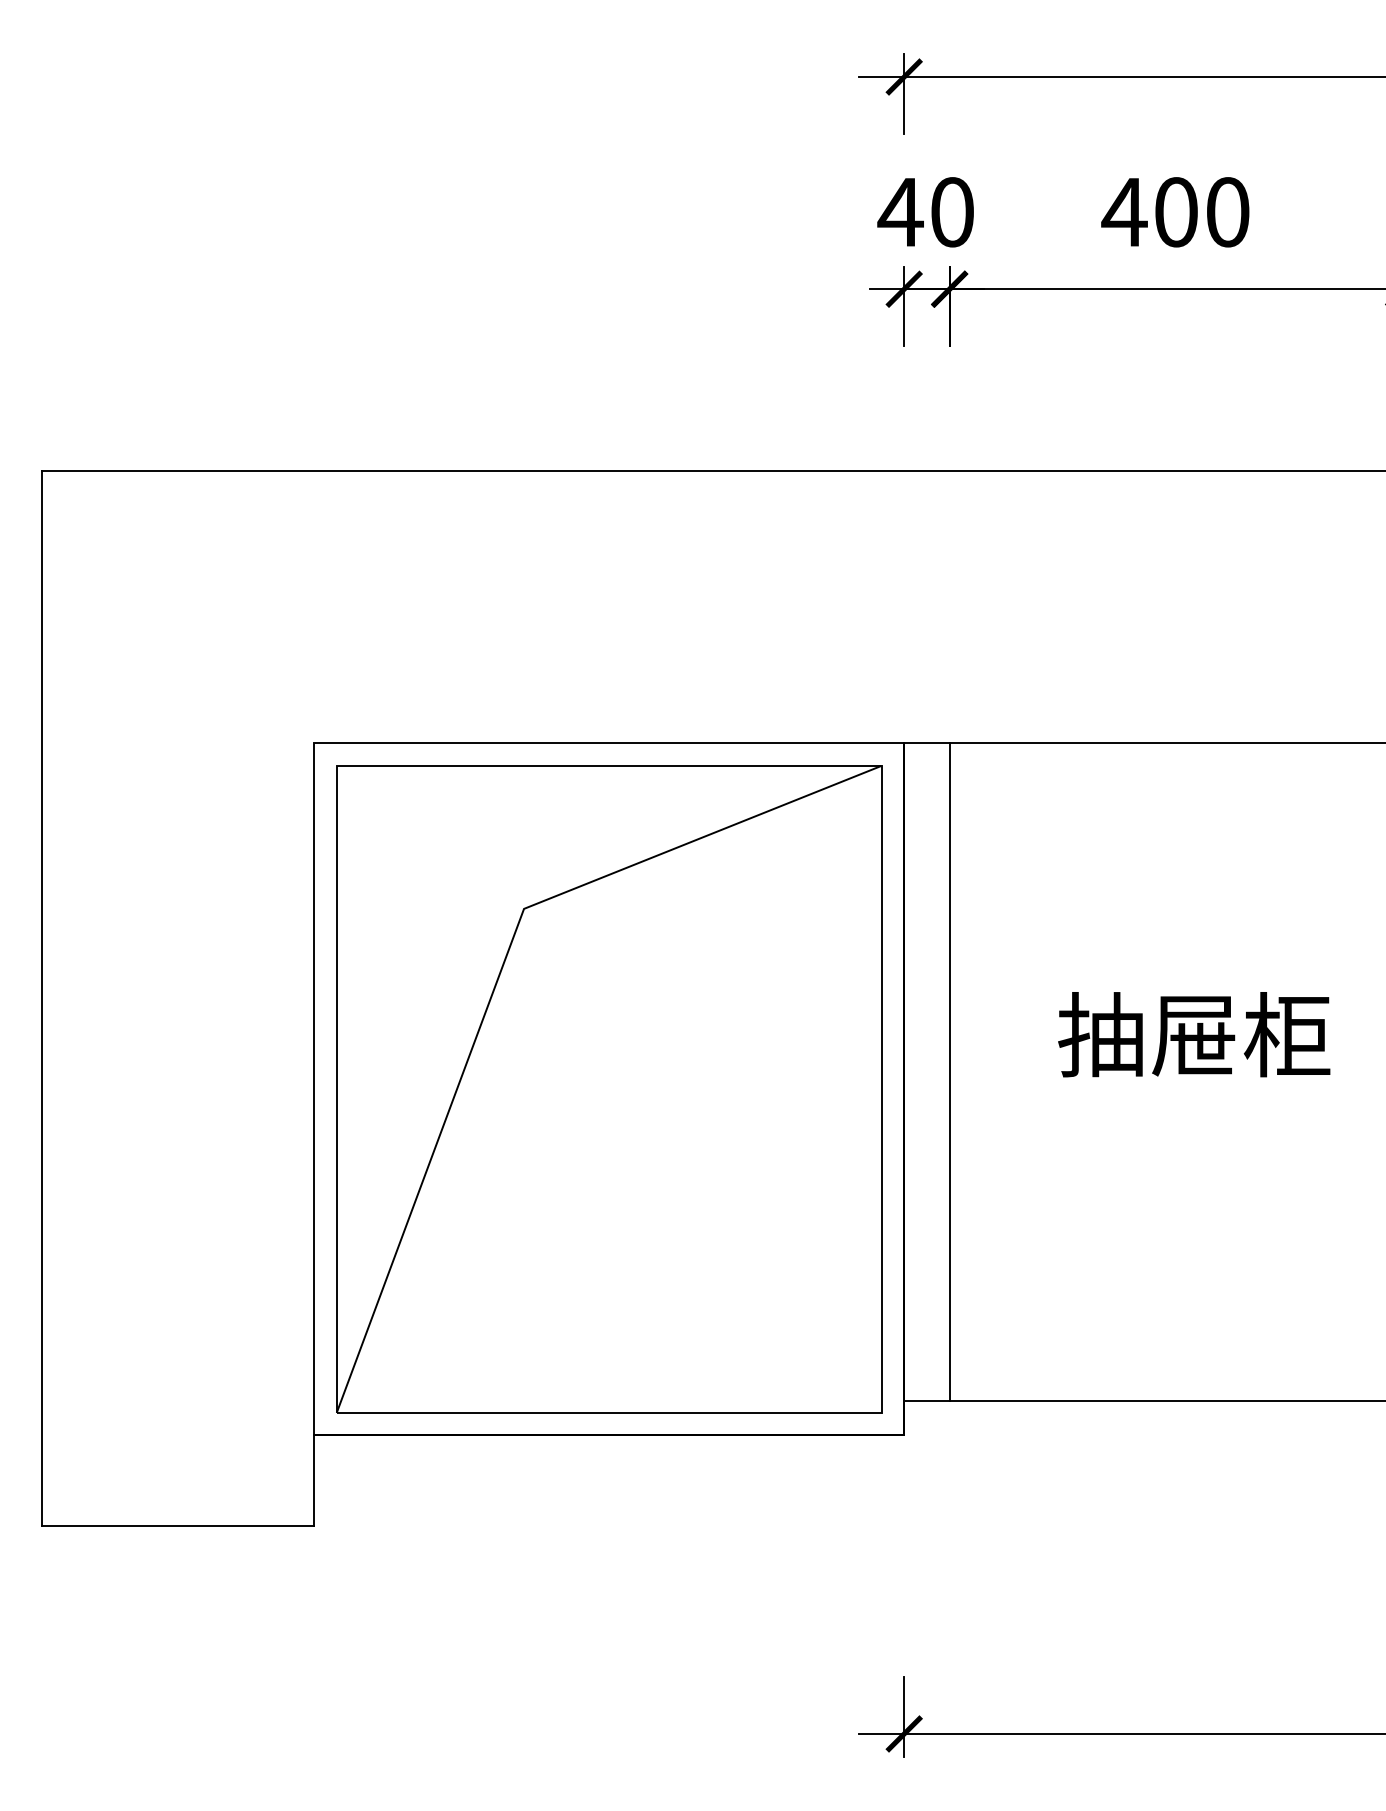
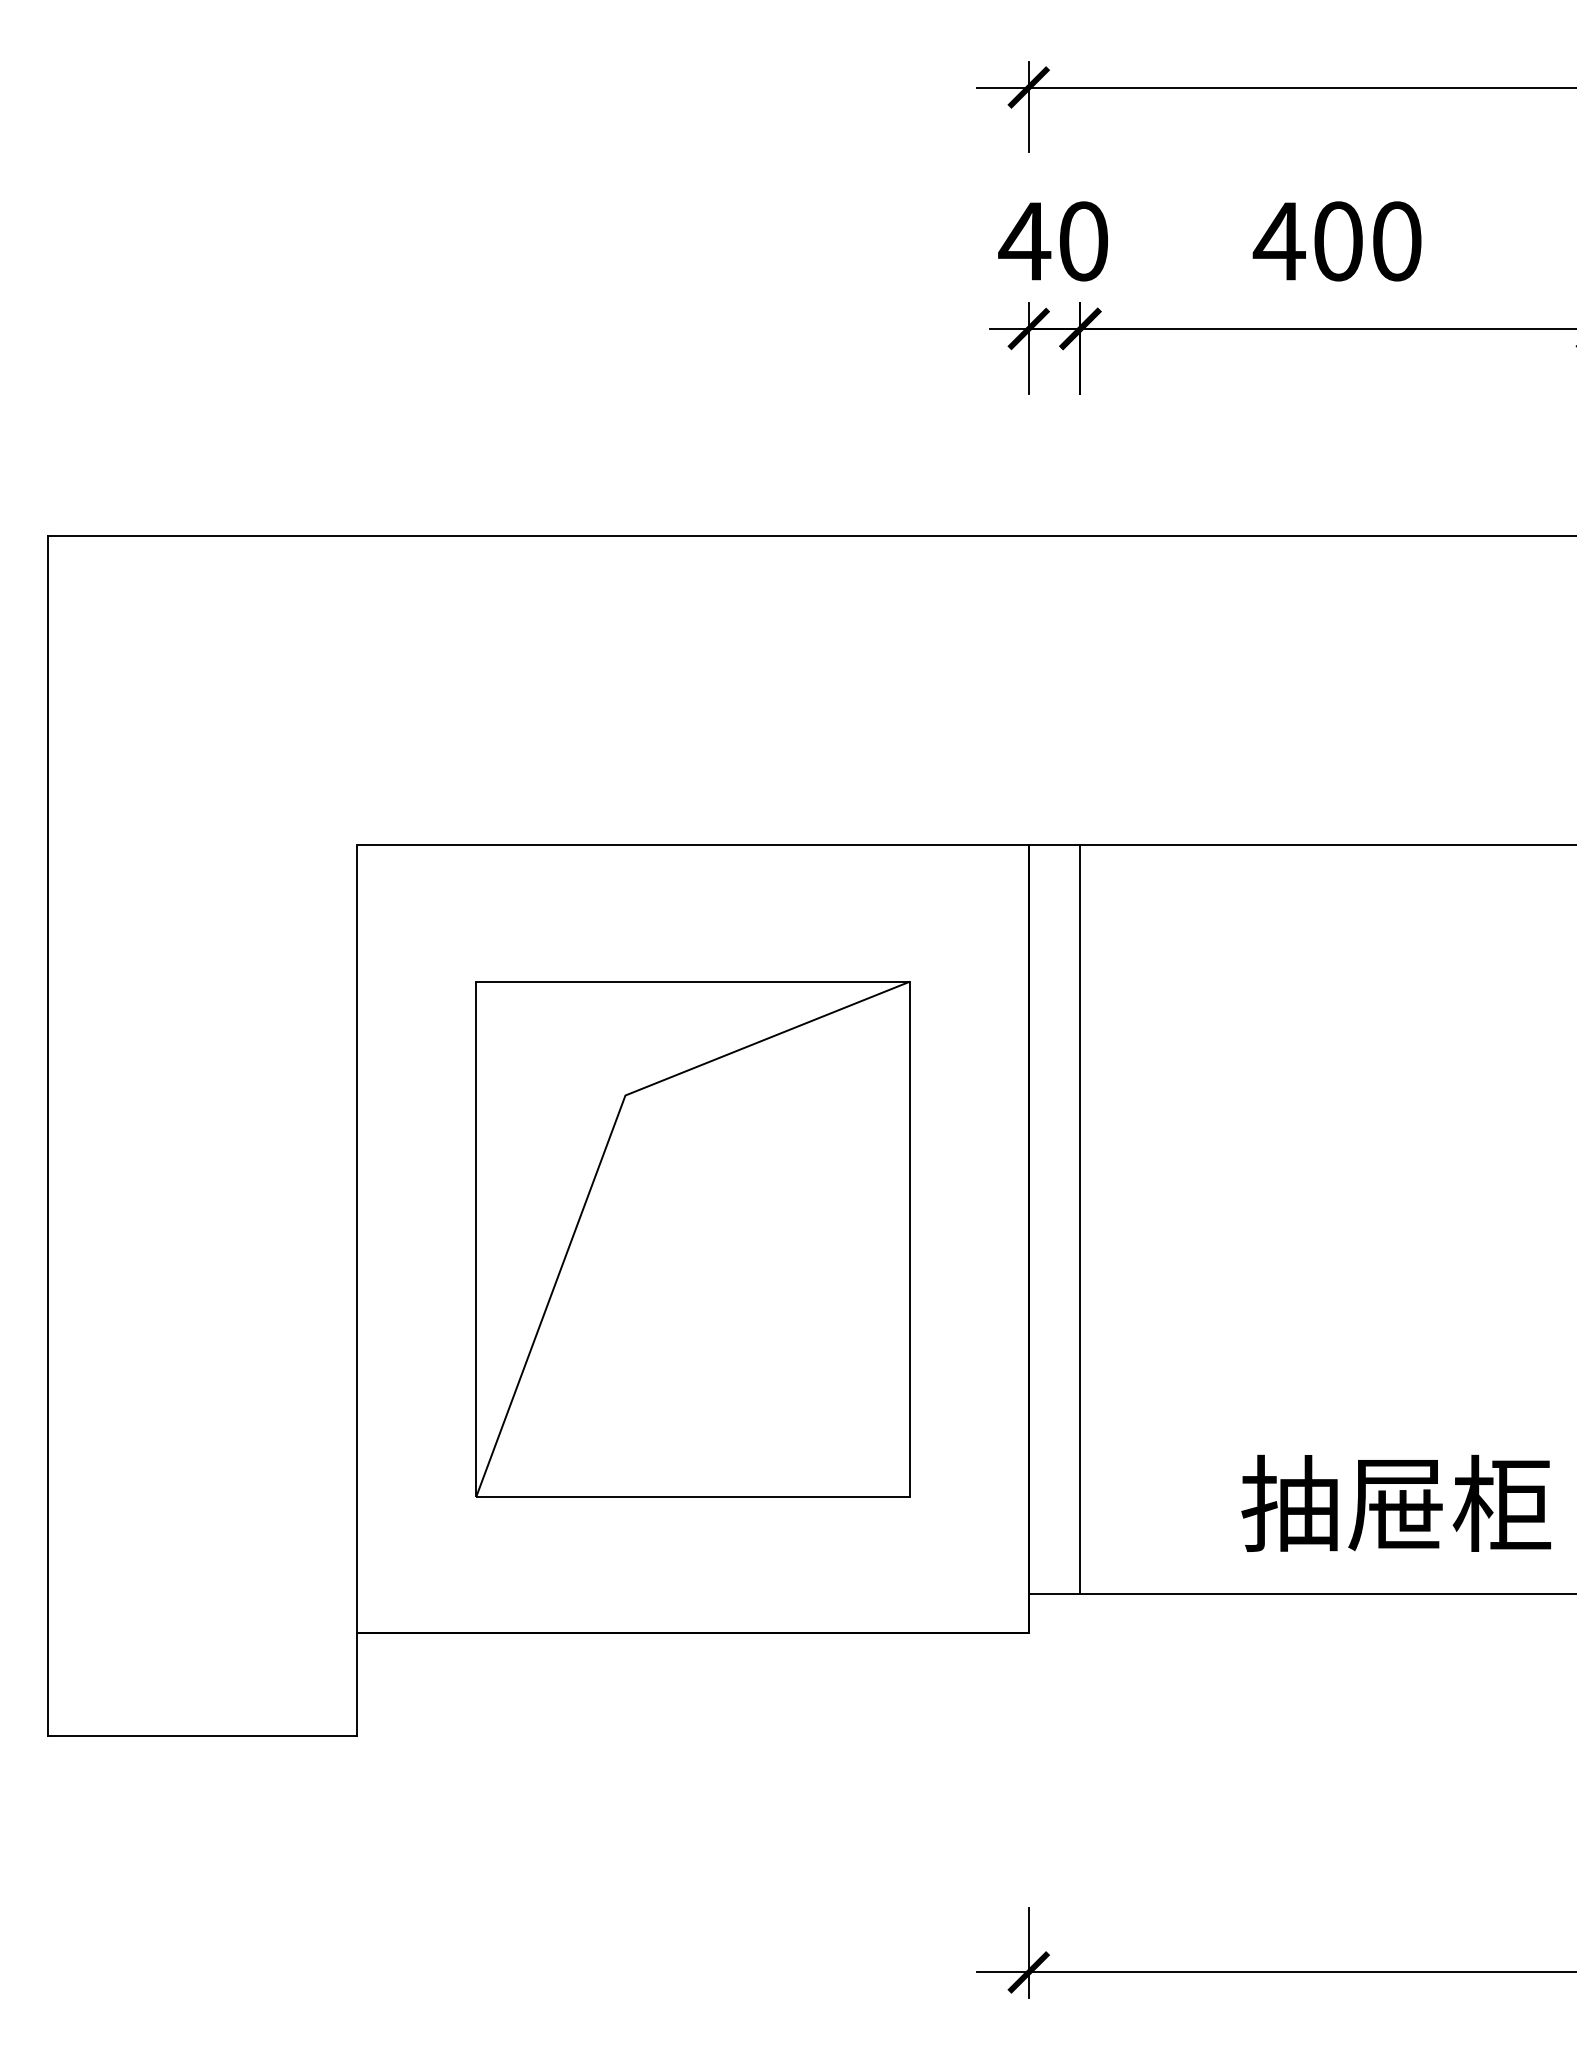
text: (1194, 1034) -> (1396, 1503), moved
part: (609, 1089) -> (693, 1239), size x0.7

